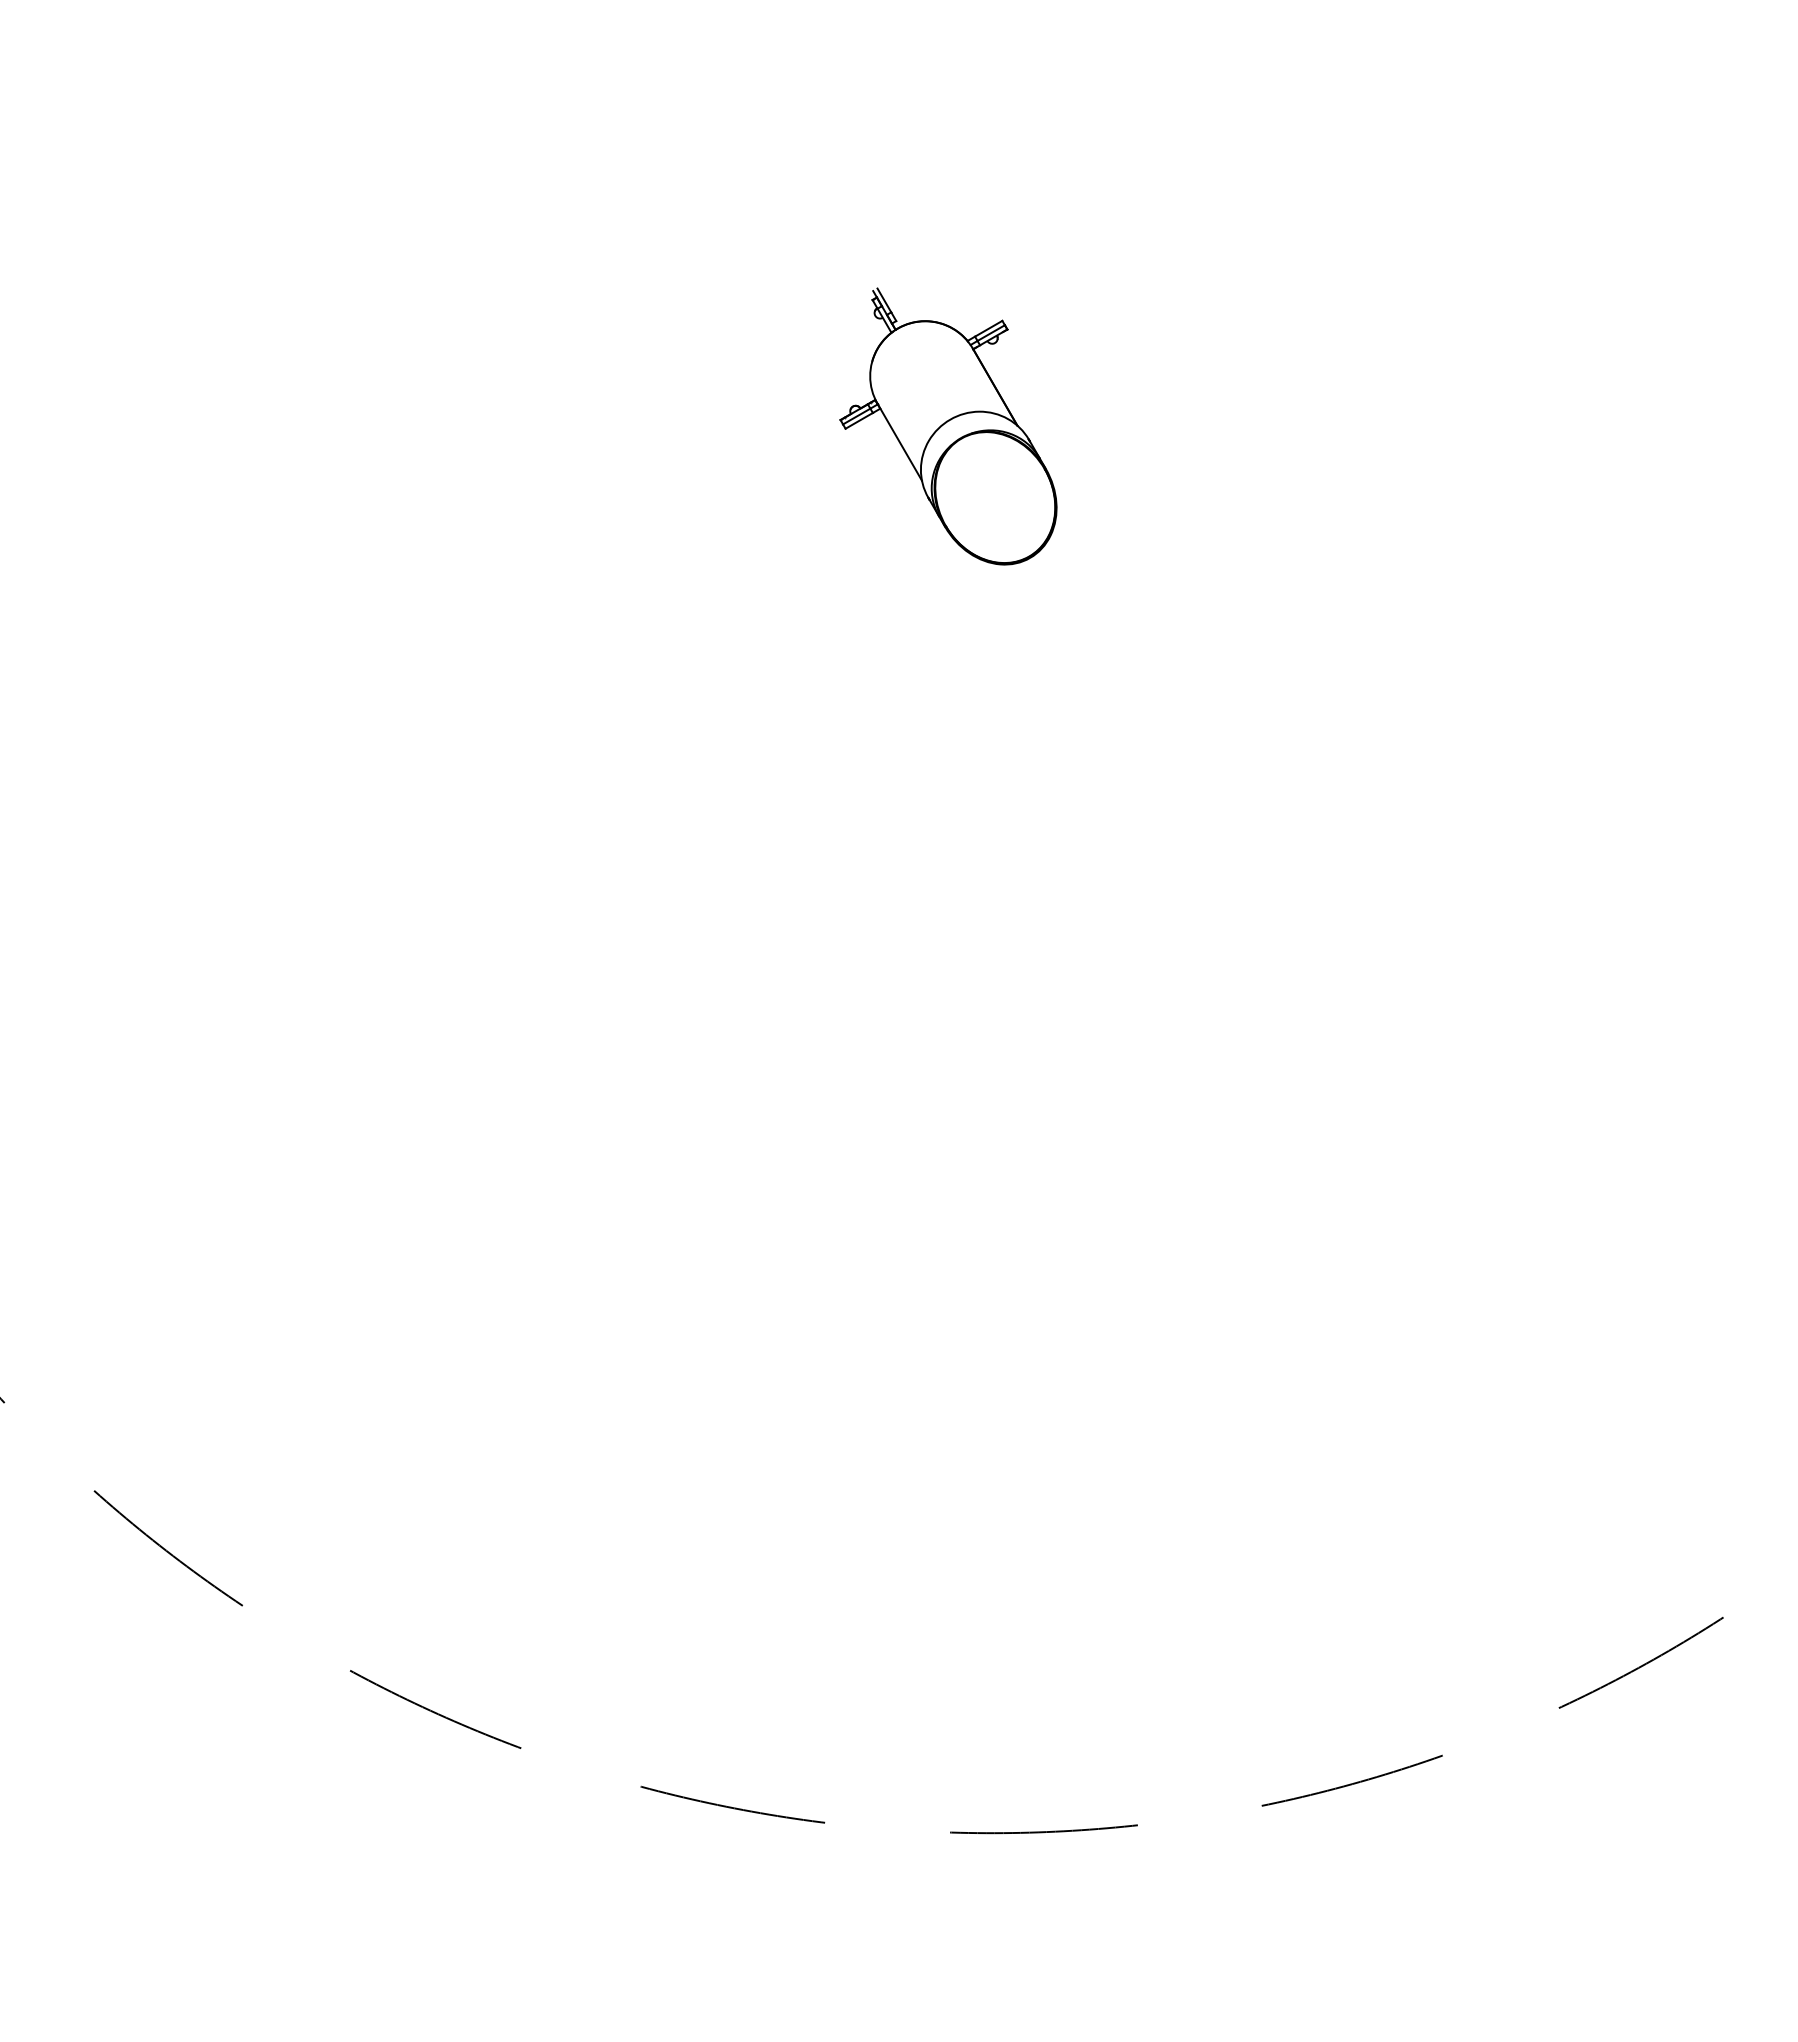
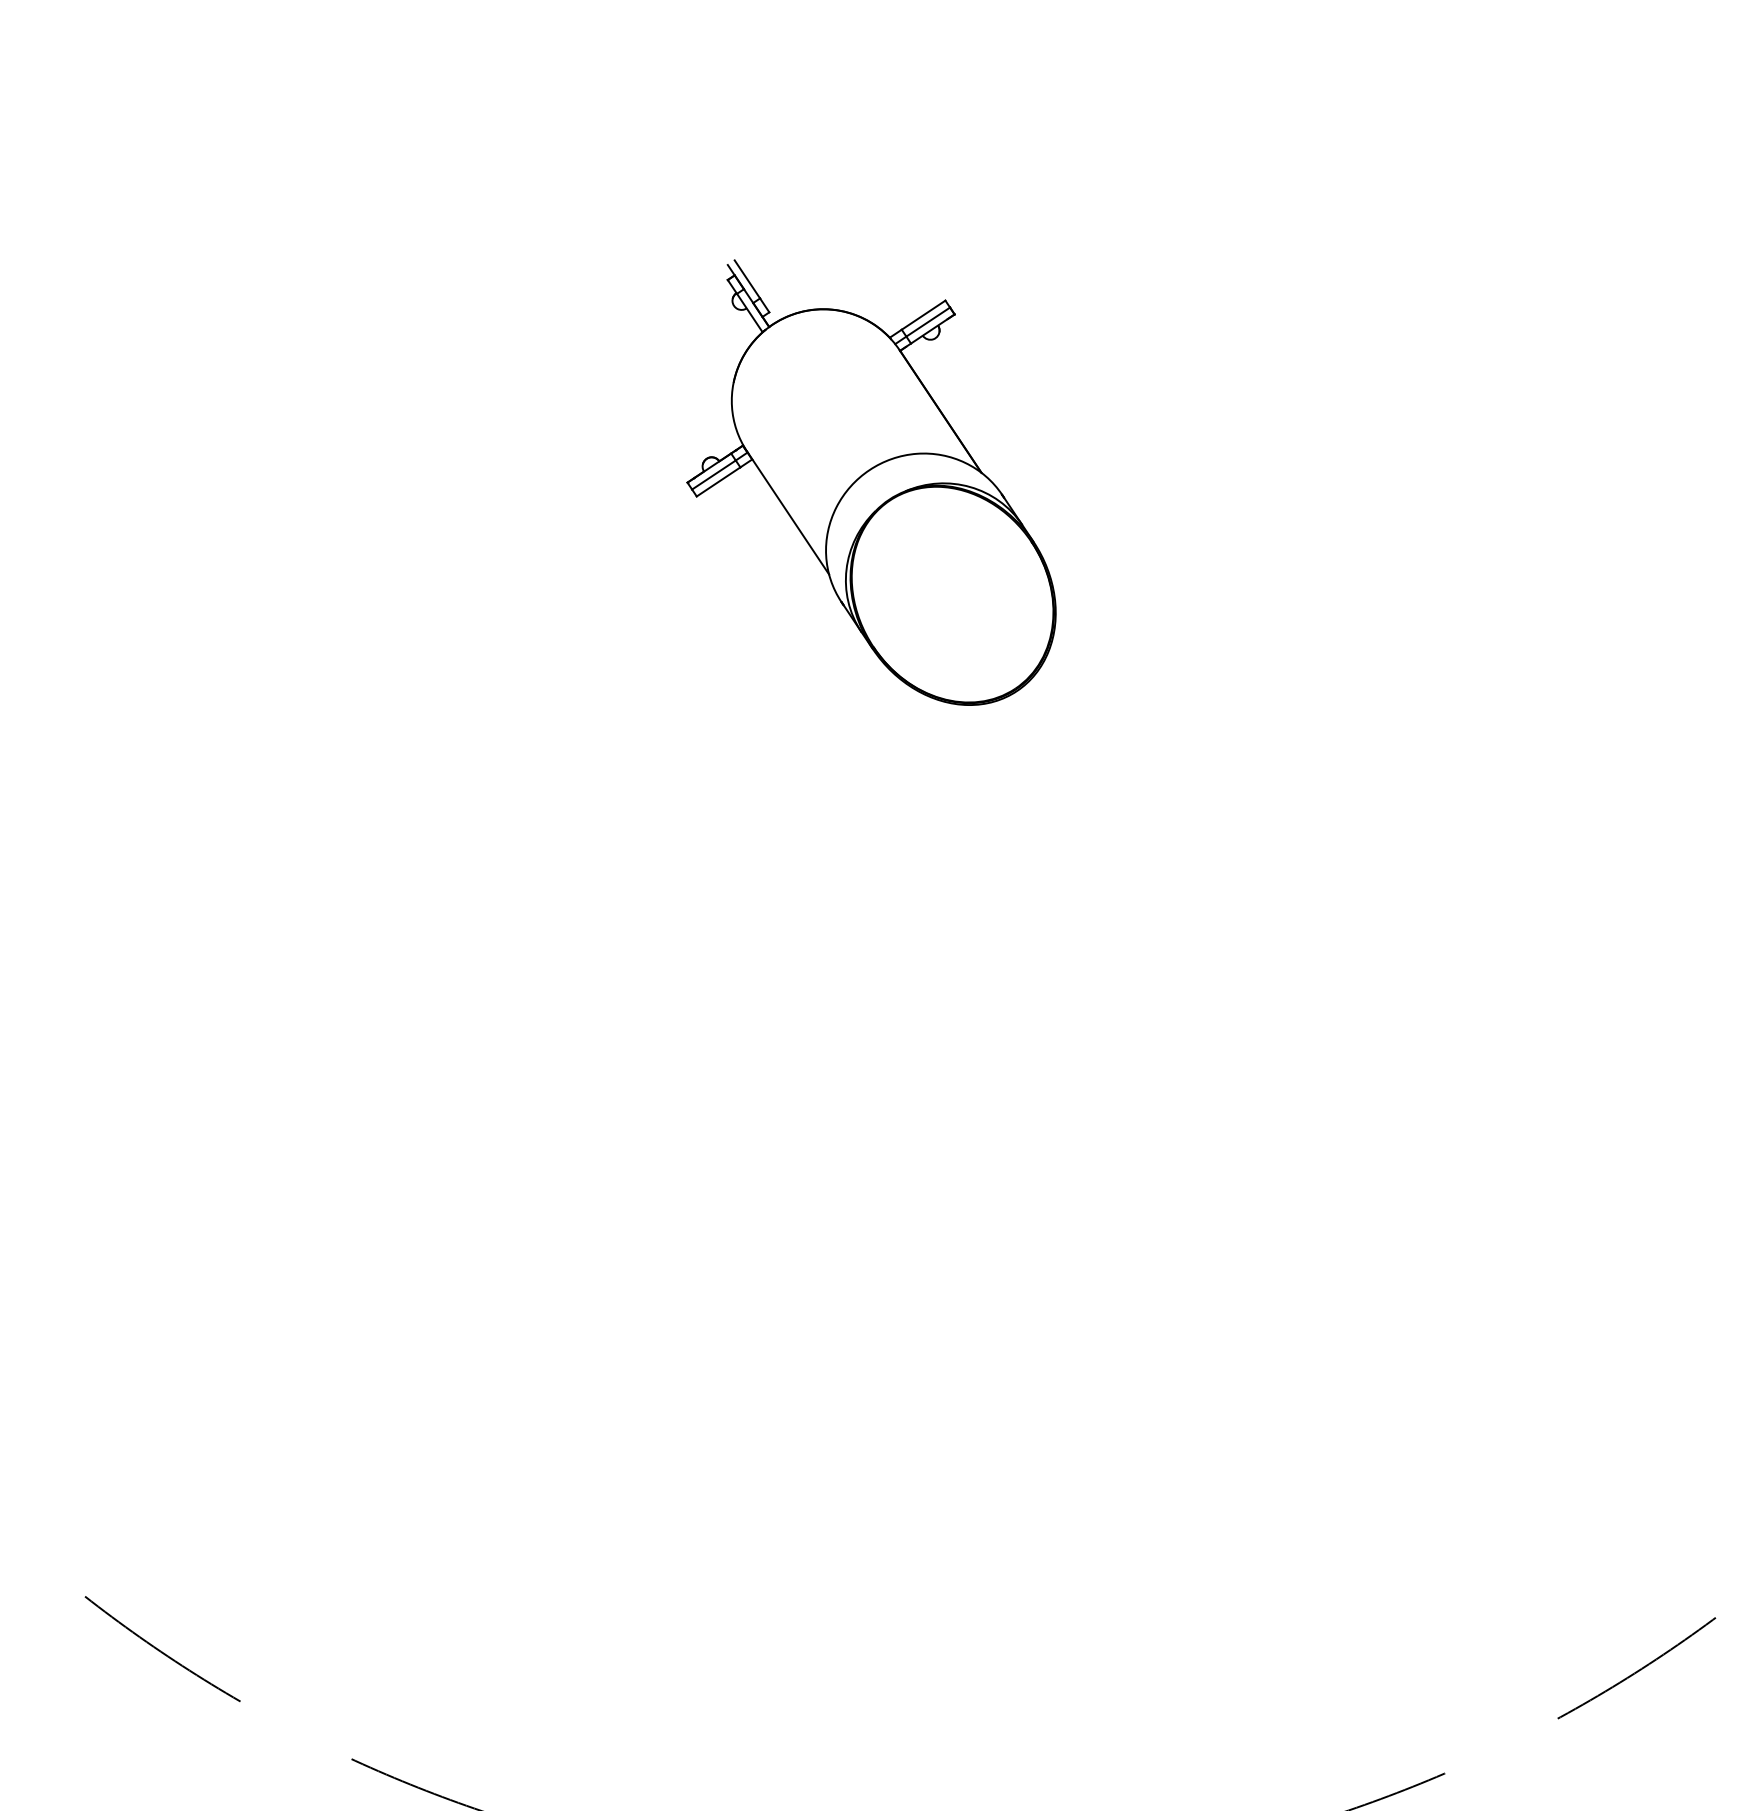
part: (948, 426) -> (867, 481), size x1.67

